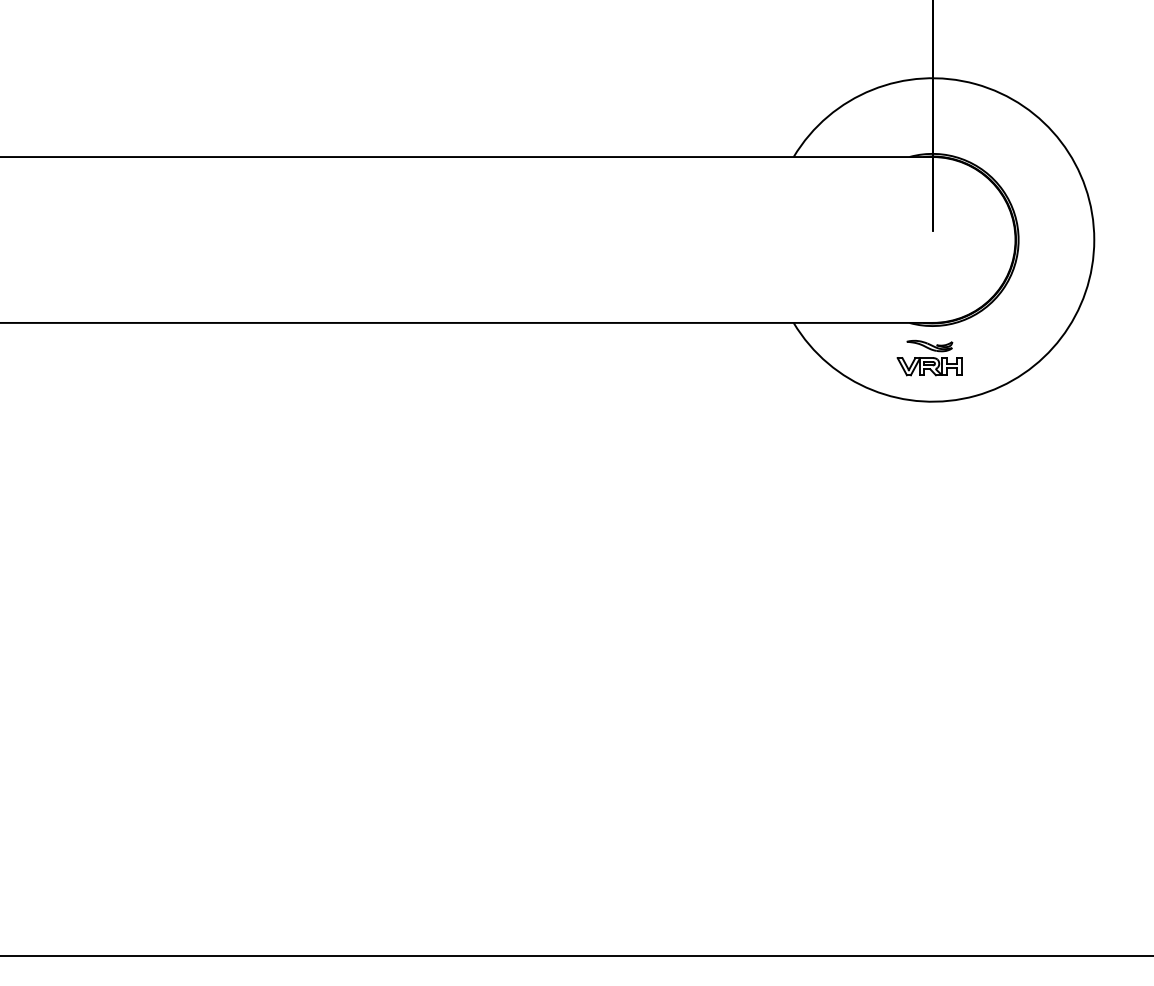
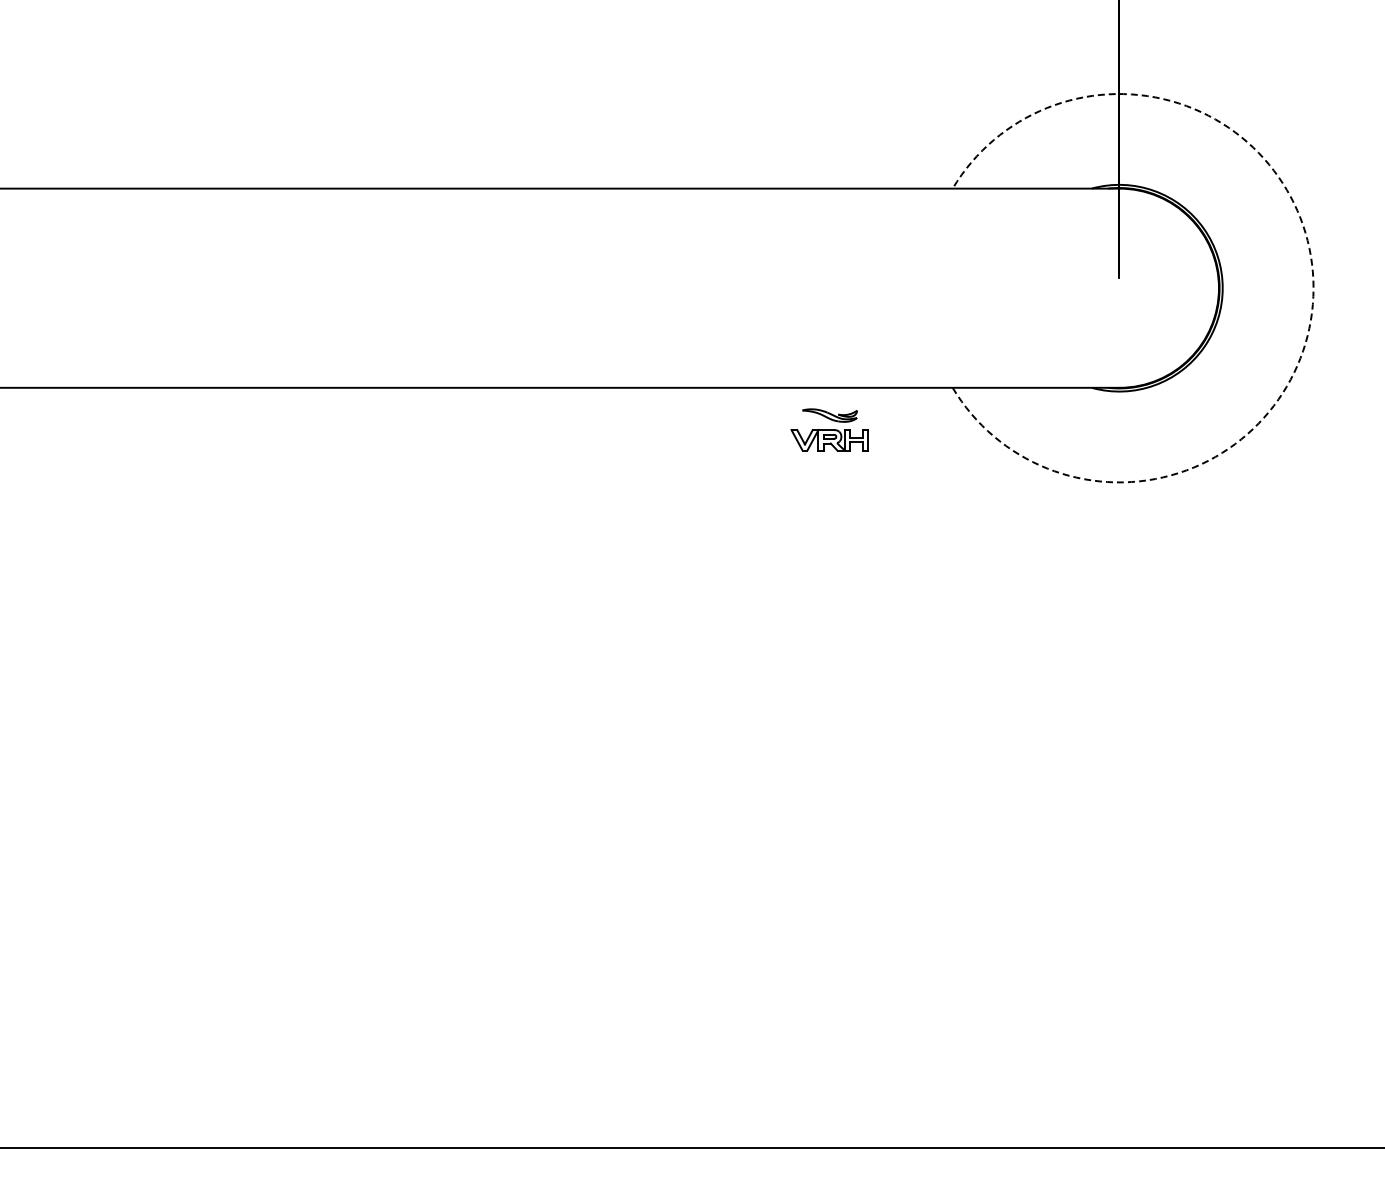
arc: (1094, 240) -> (1313, 288), solid -> dashed
part: (929, 357) -> (829, 429), moved

